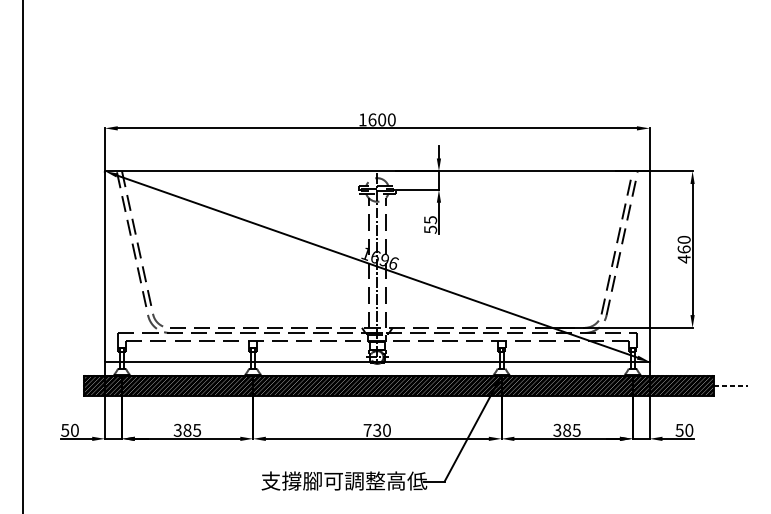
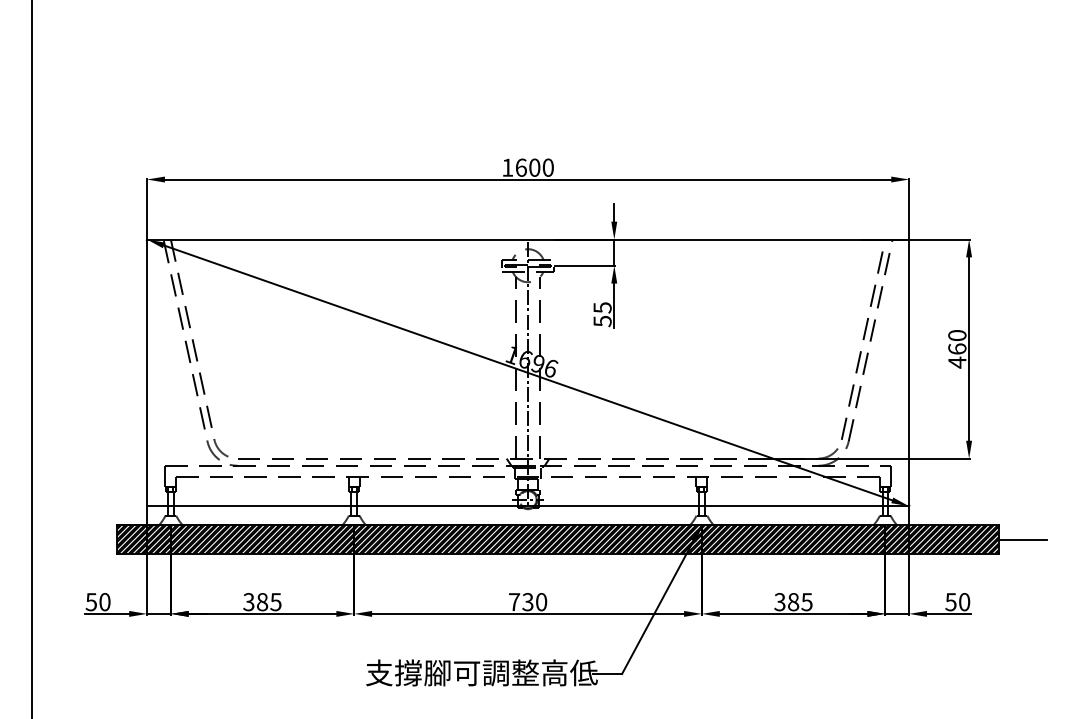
line: (730, 385) -> (1022, 539), dashed -> solid

